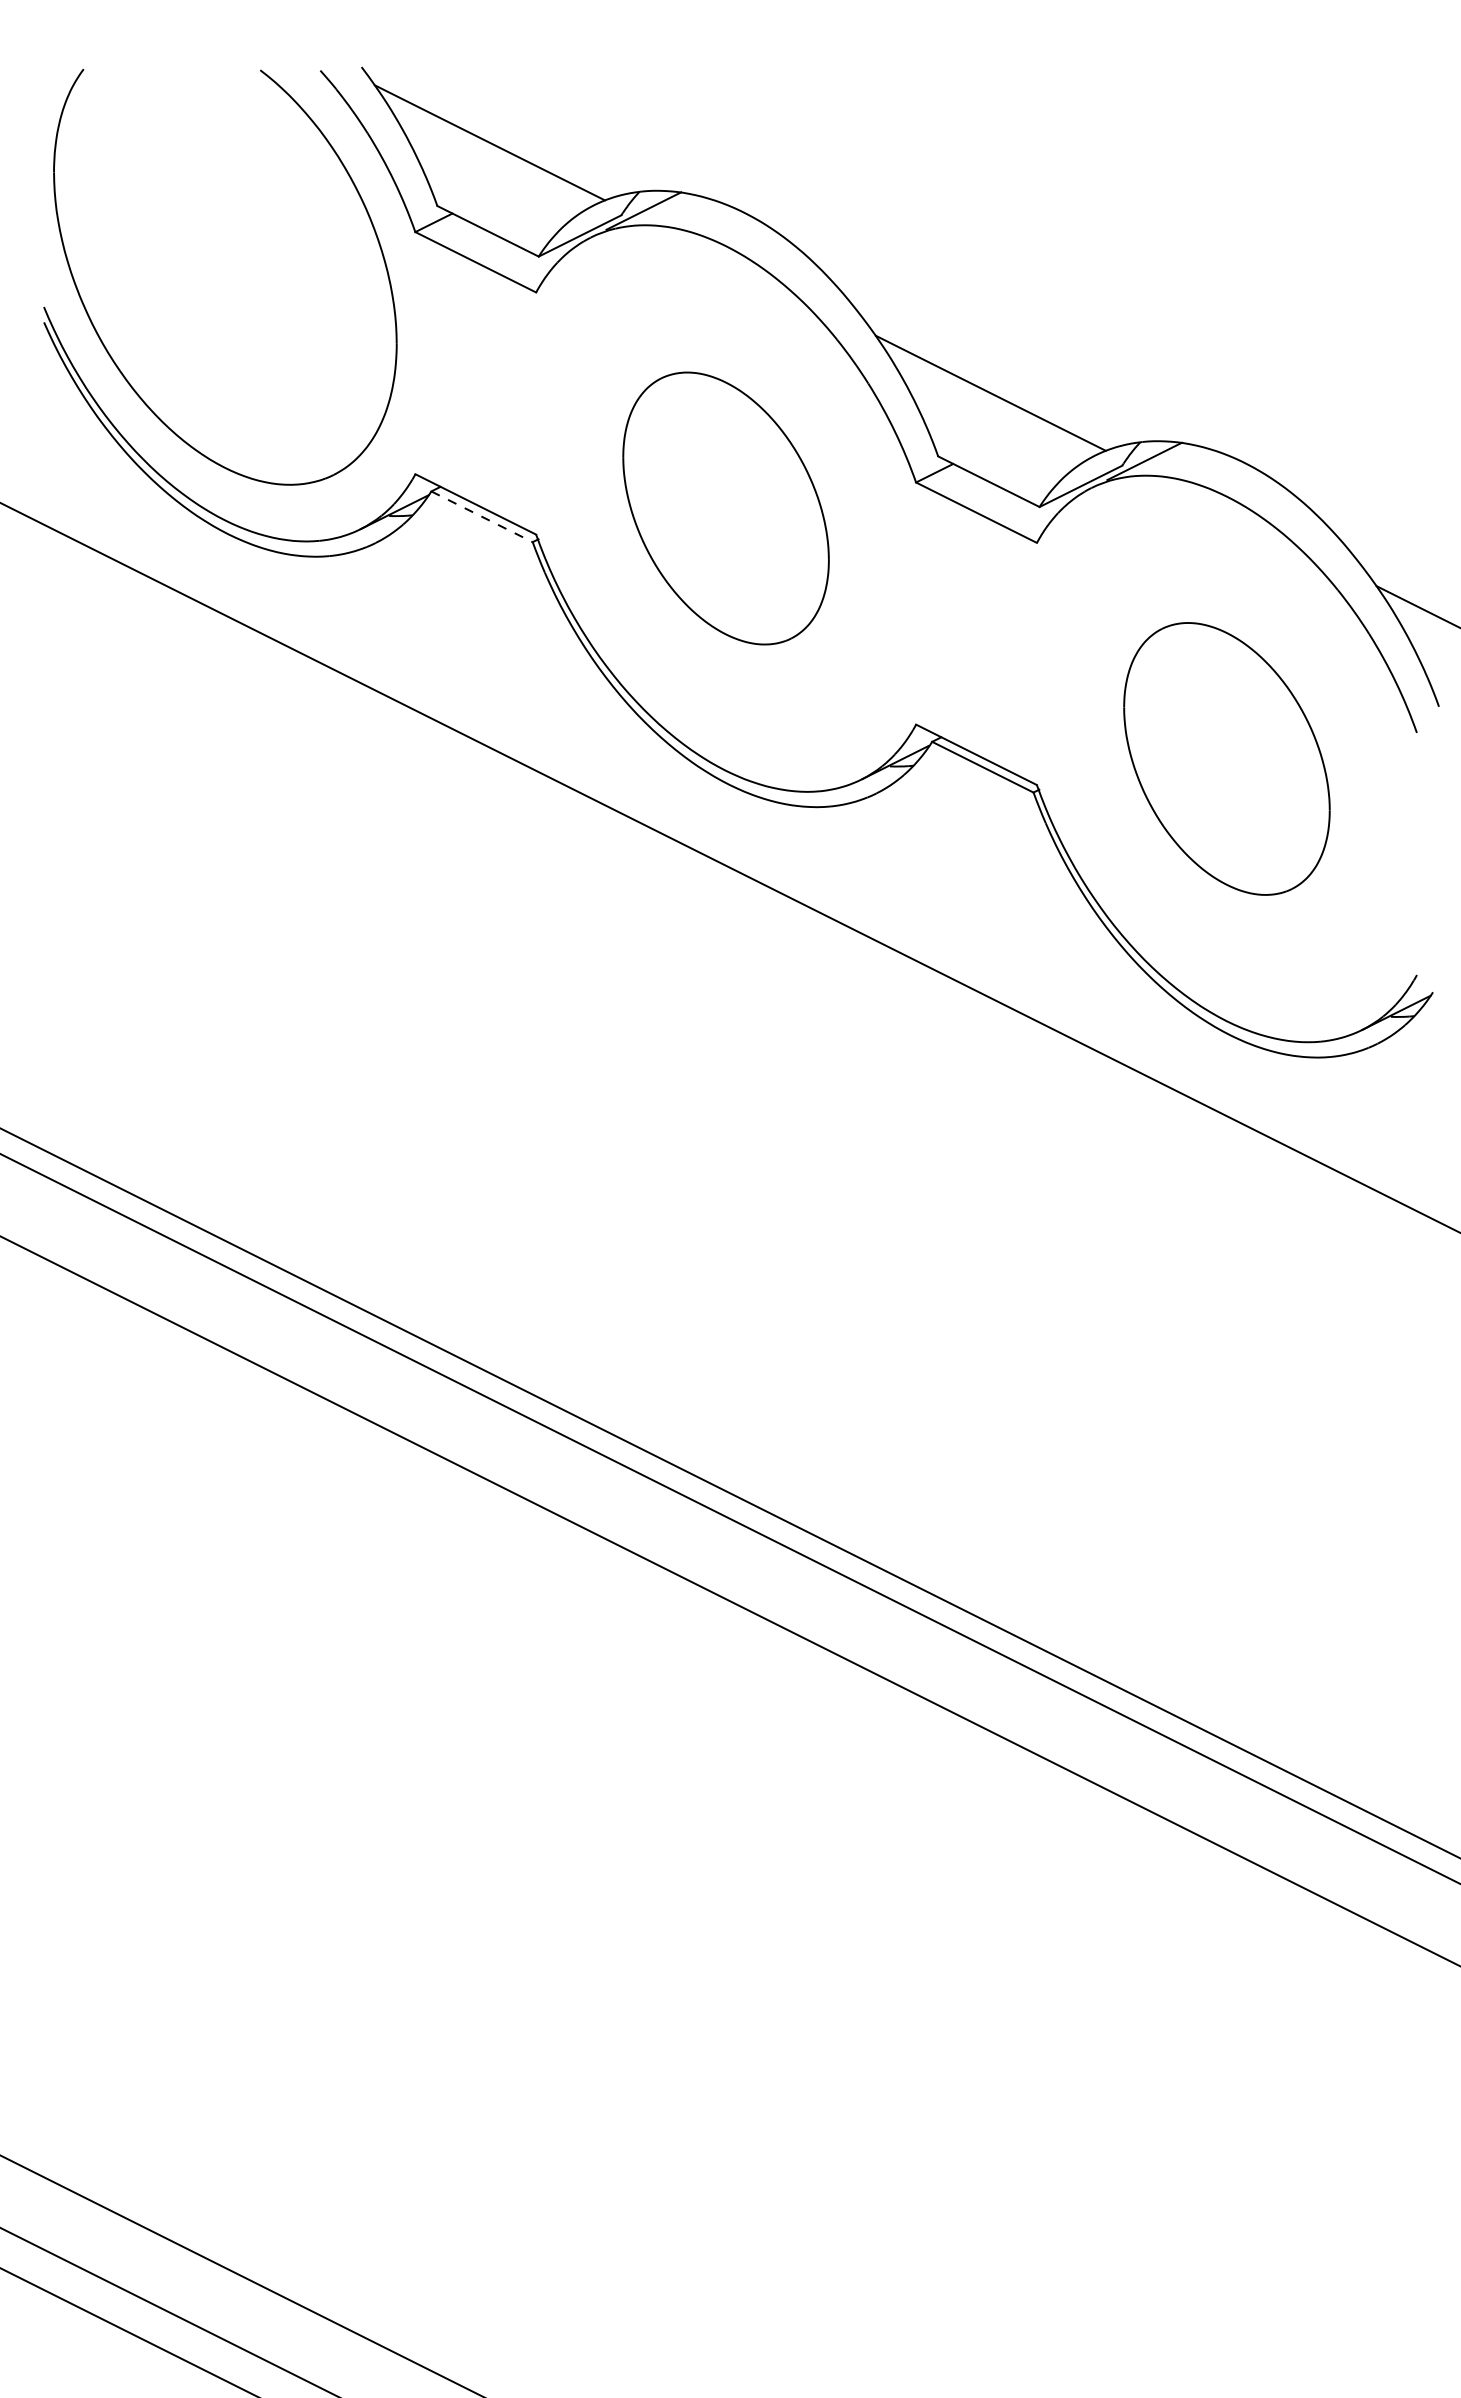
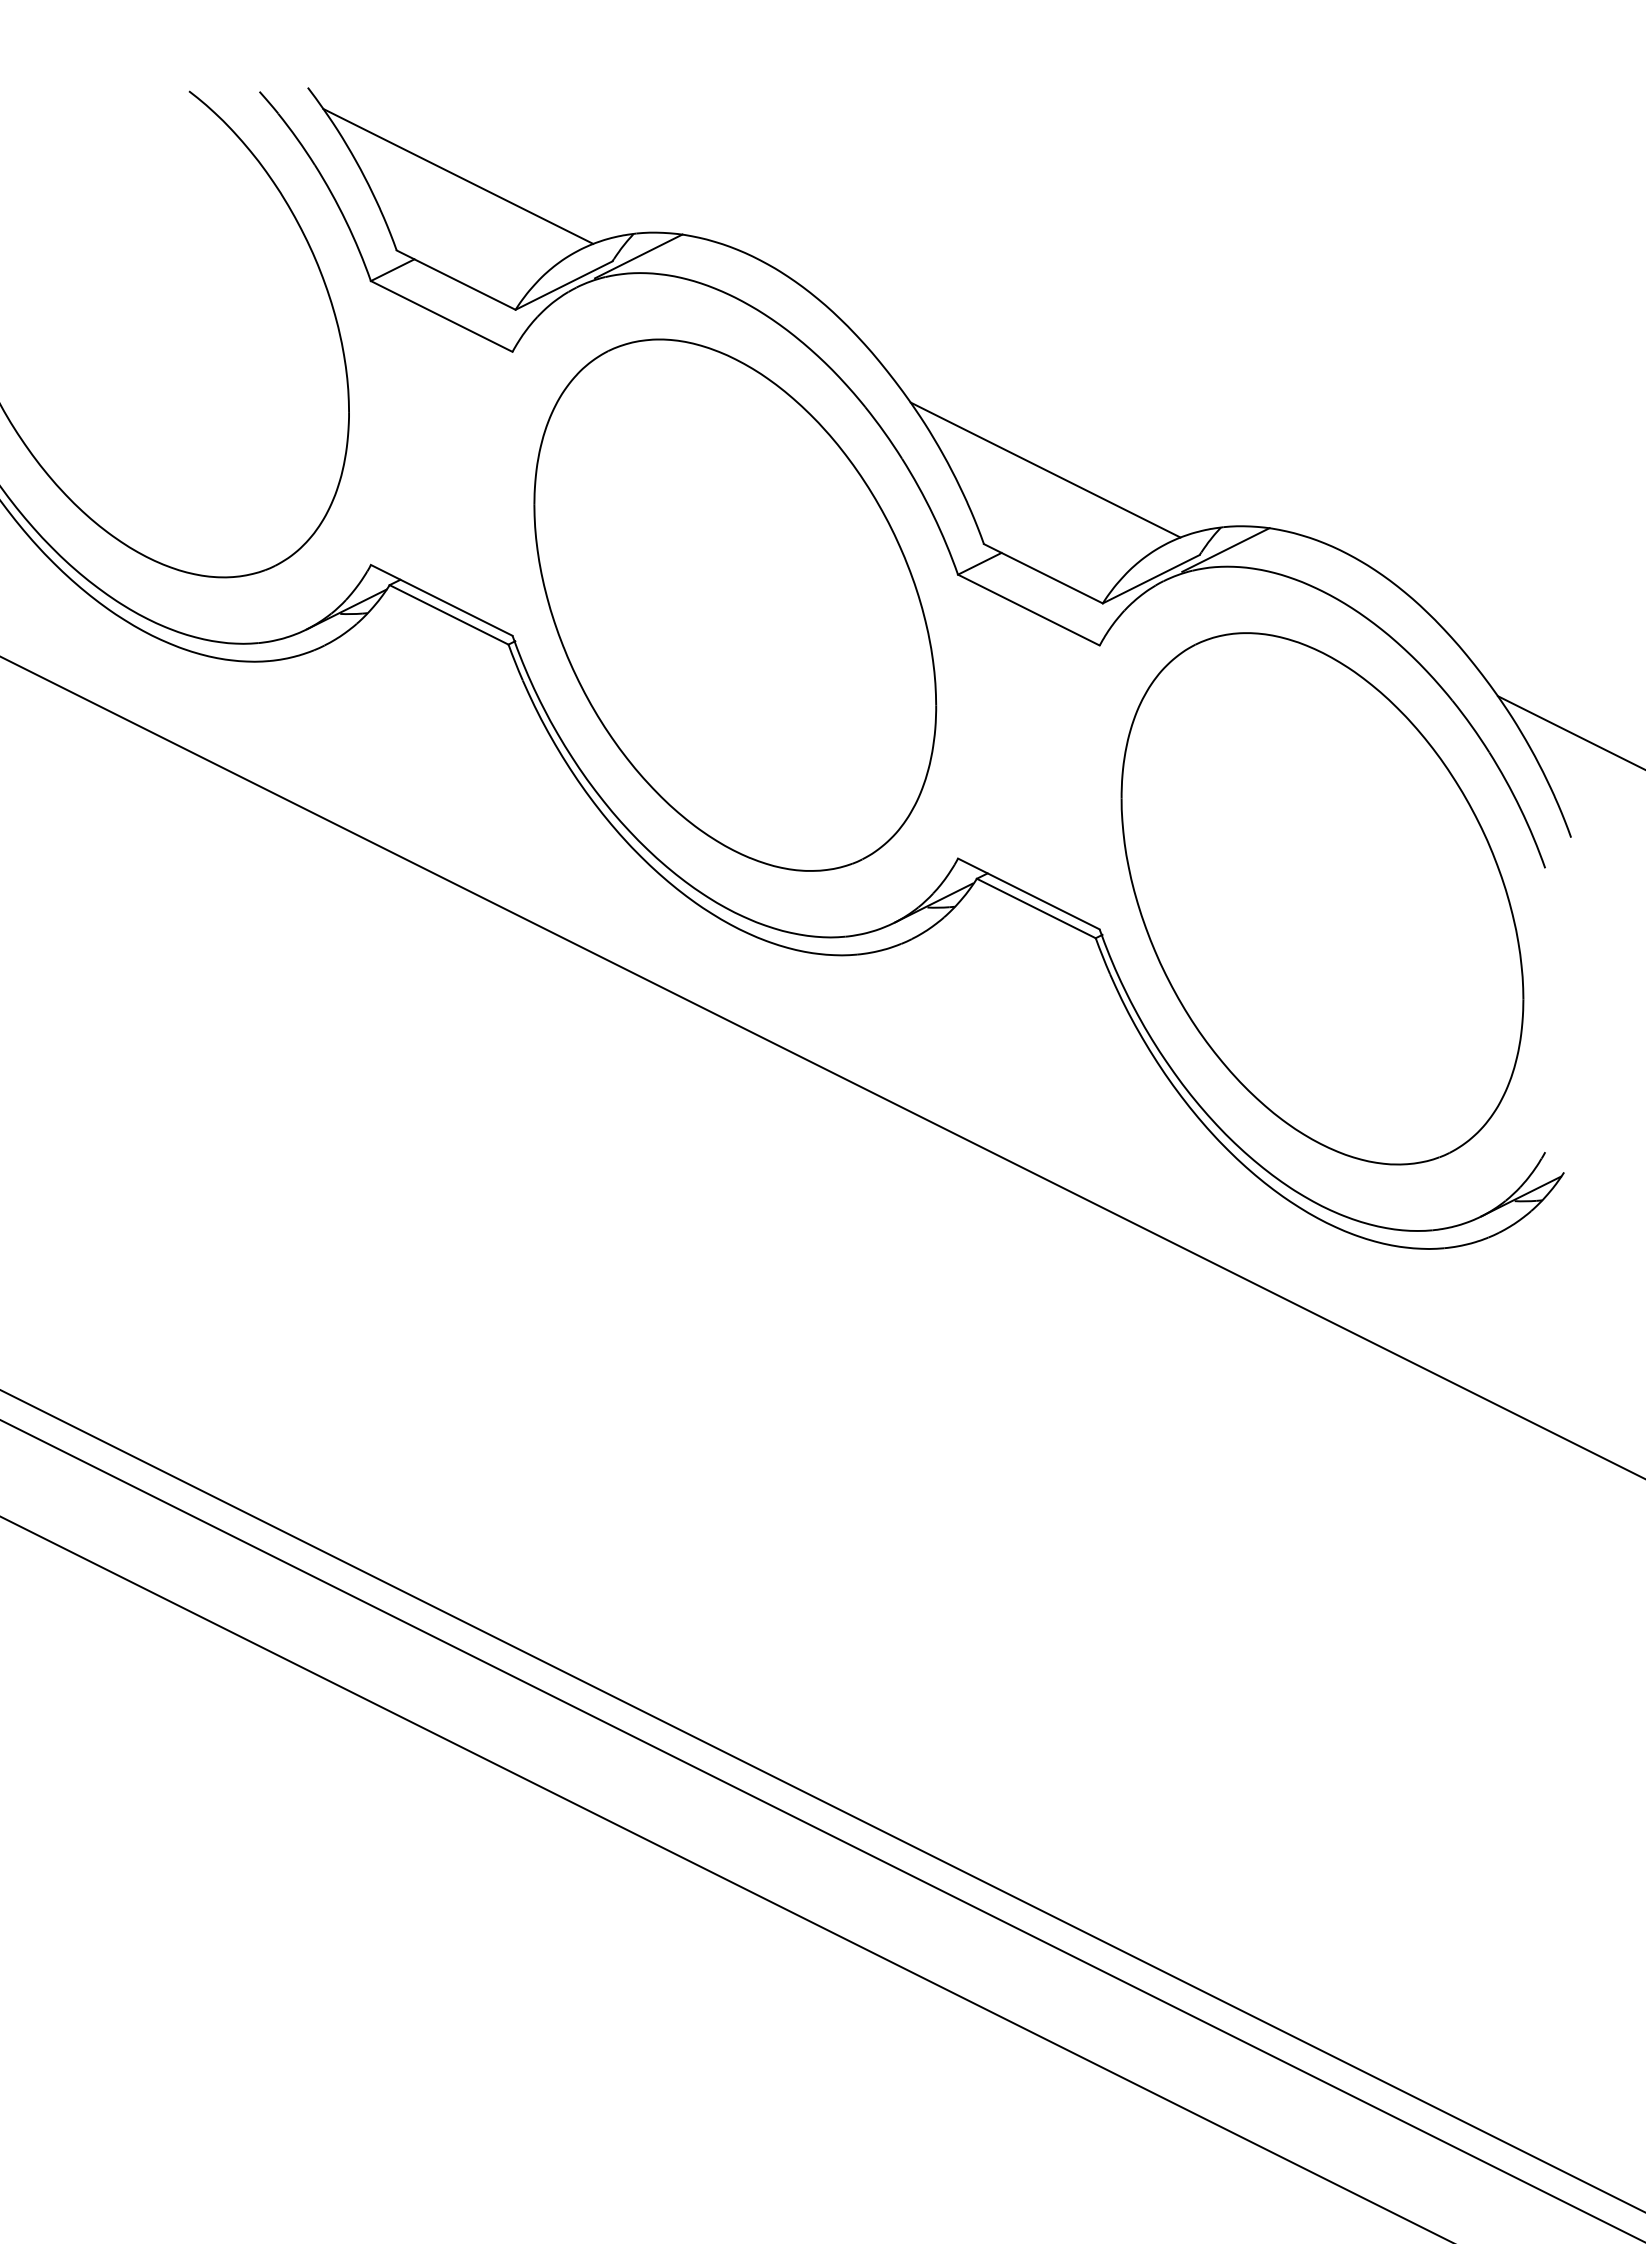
part: (725, 508) -> (734, 605), size x1.67
line: (482, 516) -> (449, 614), dashed -> solid
part: (1226, 758) -> (1321, 898), size x1.67

